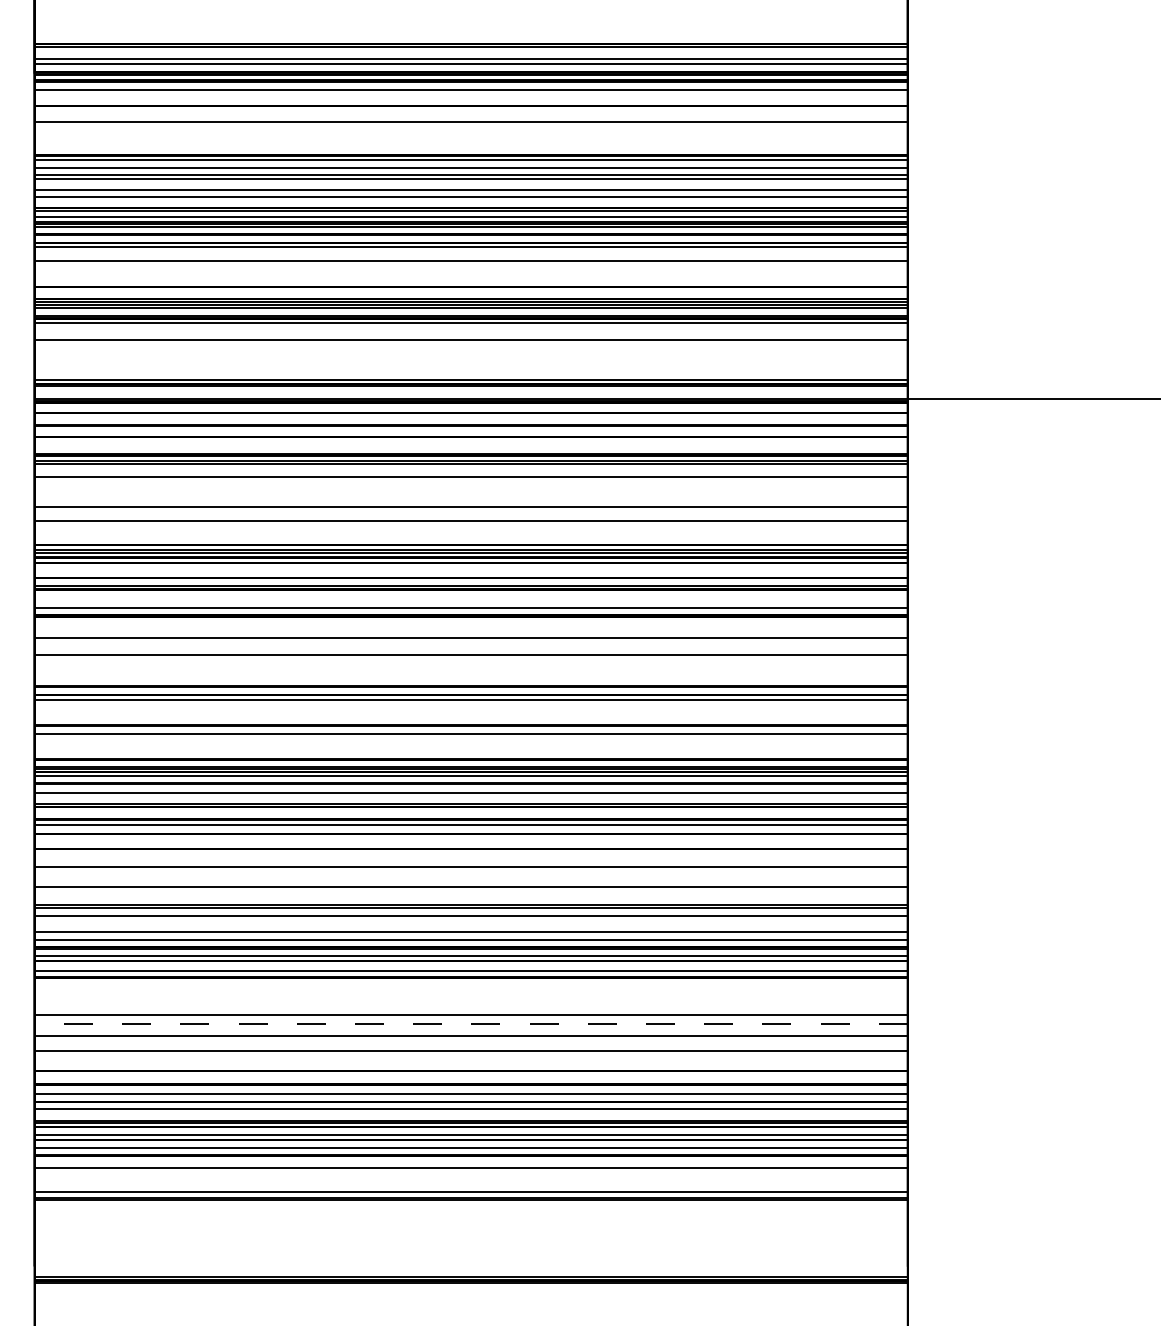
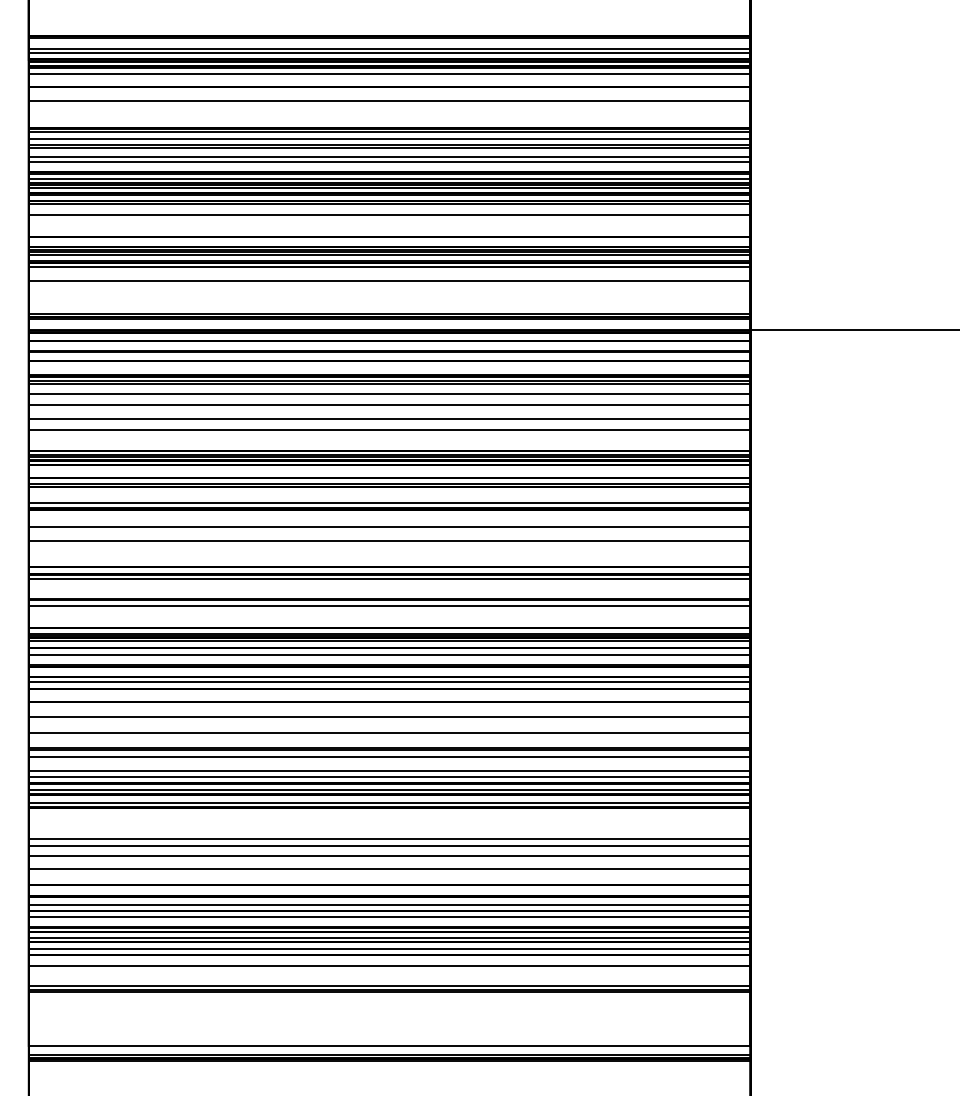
line: (471, 490) -> (389, 405), added
line: (471, 1024) -> (389, 846), dashed -> solid
line: (471, 1266) -> (389, 1046), added

